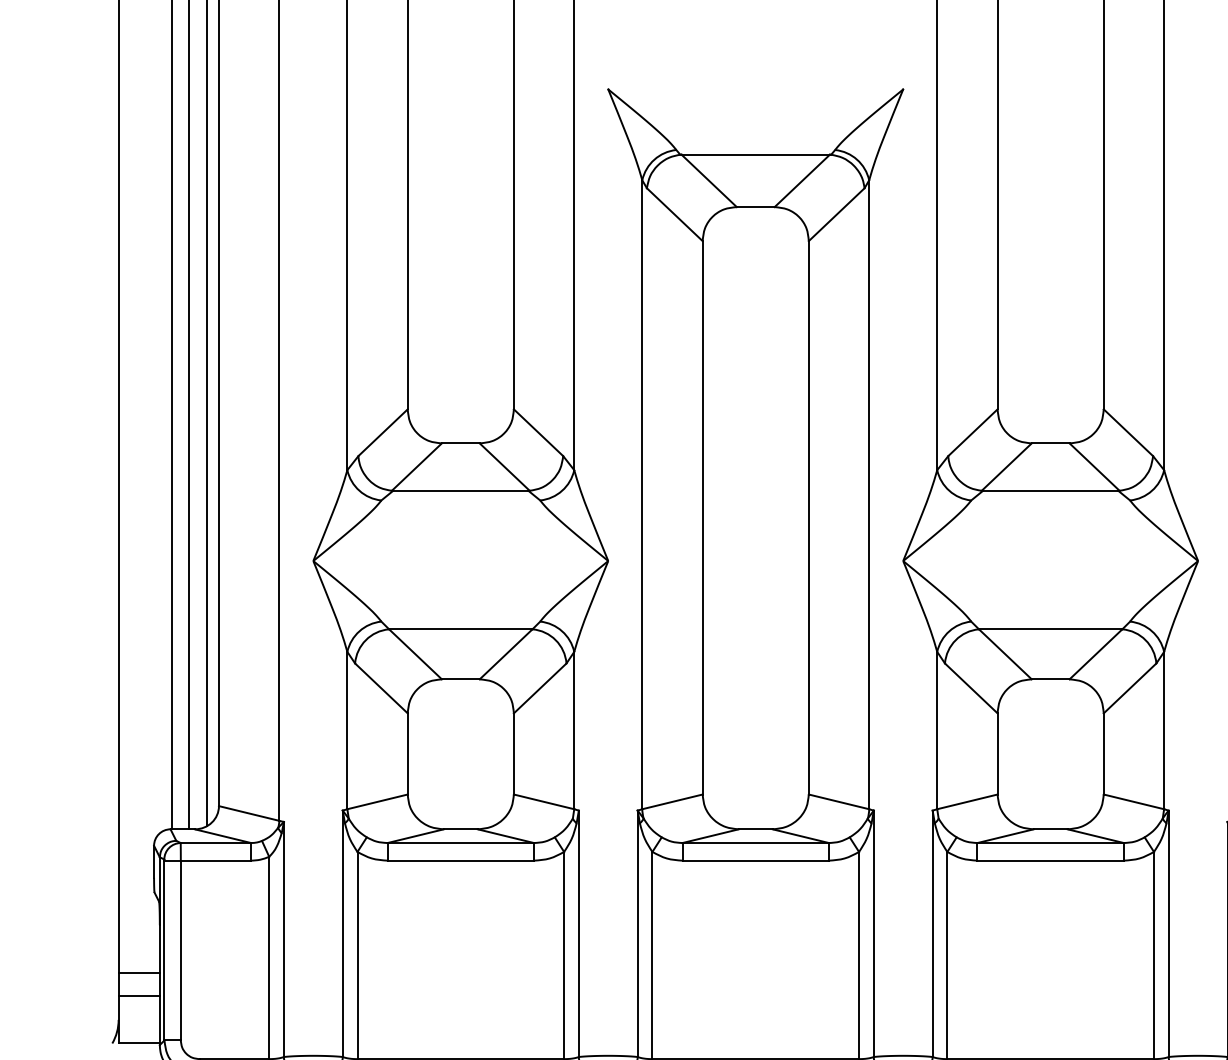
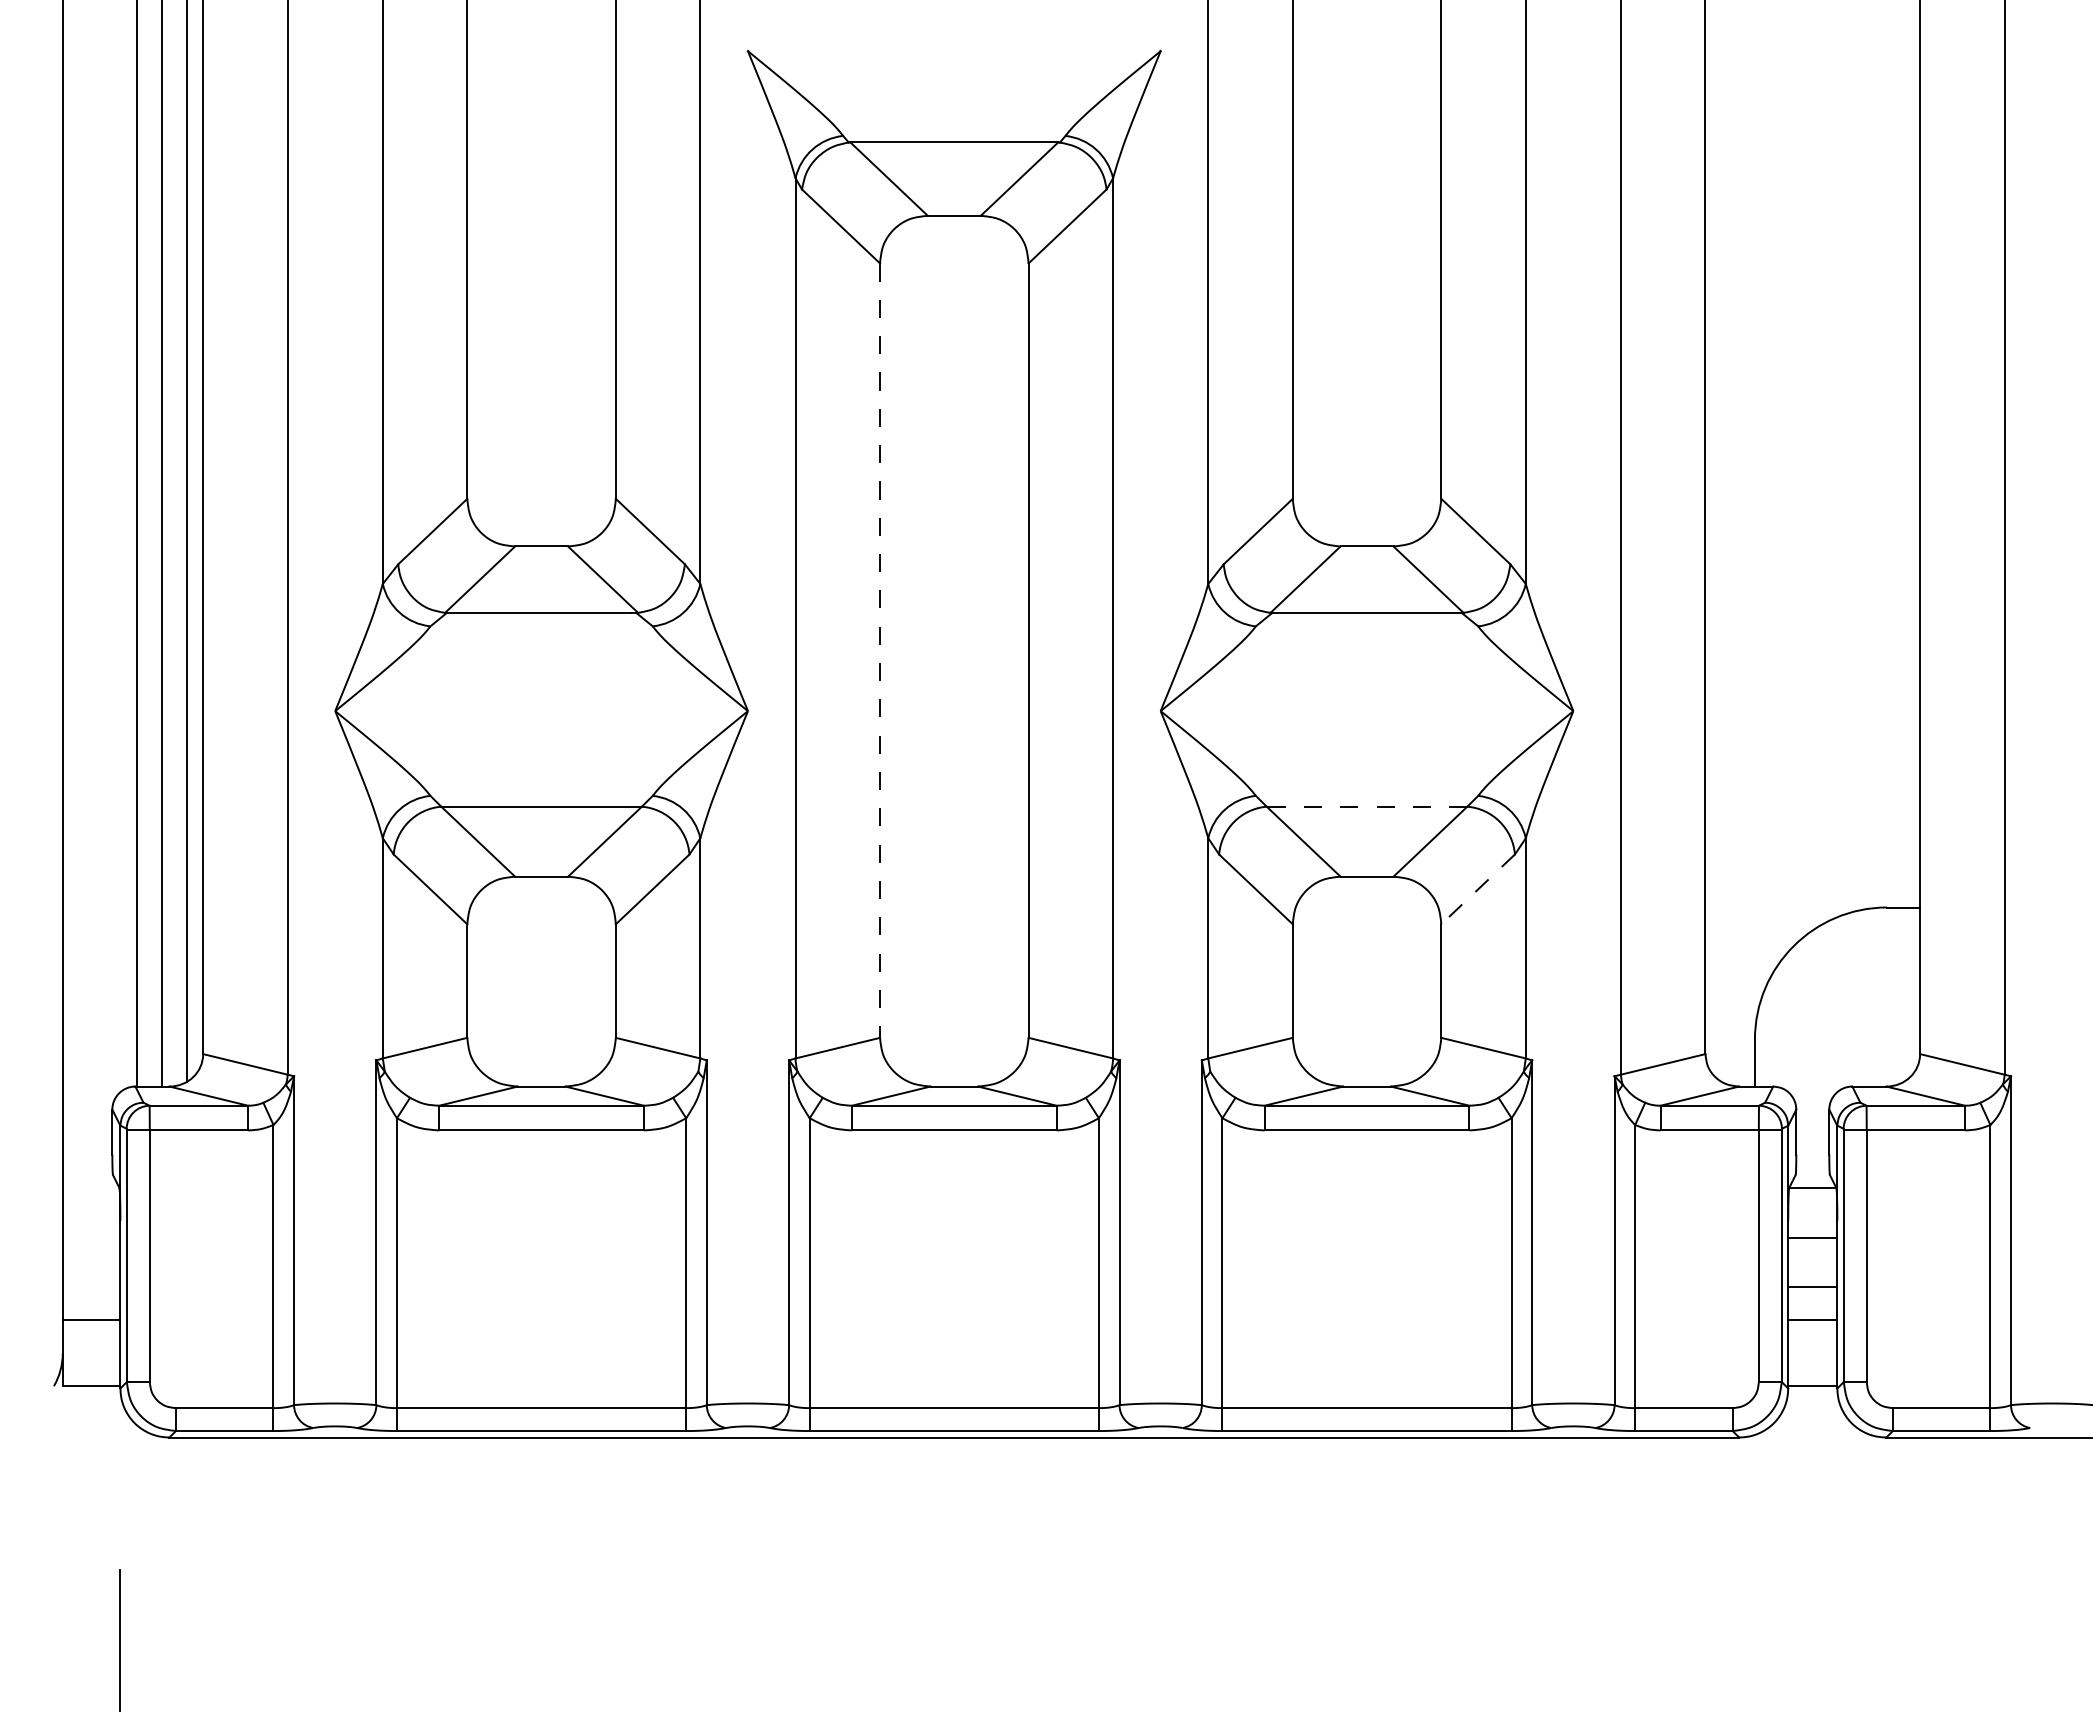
line: (702, 518) -> (880, 651), solid -> dashed
line: (1050, 629) -> (1366, 806), solid -> dashed
line: (1130, 688) -> (1478, 889), solid -> dashed
line: (139, 972) -> (91, 1287), removed

